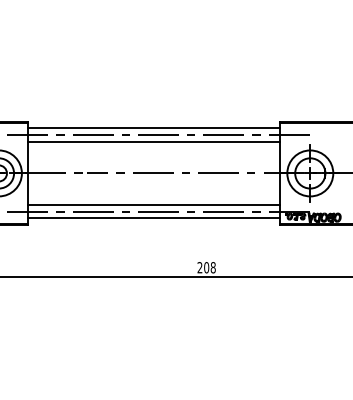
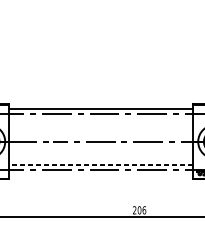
line: (153, 142) -> (100, 119), removed
line: (153, 204) -> (100, 164), solid -> dashed
line: (153, 218) -> (100, 174), removed
text: (212, 267) -> (143, 210), 208 -> 206

